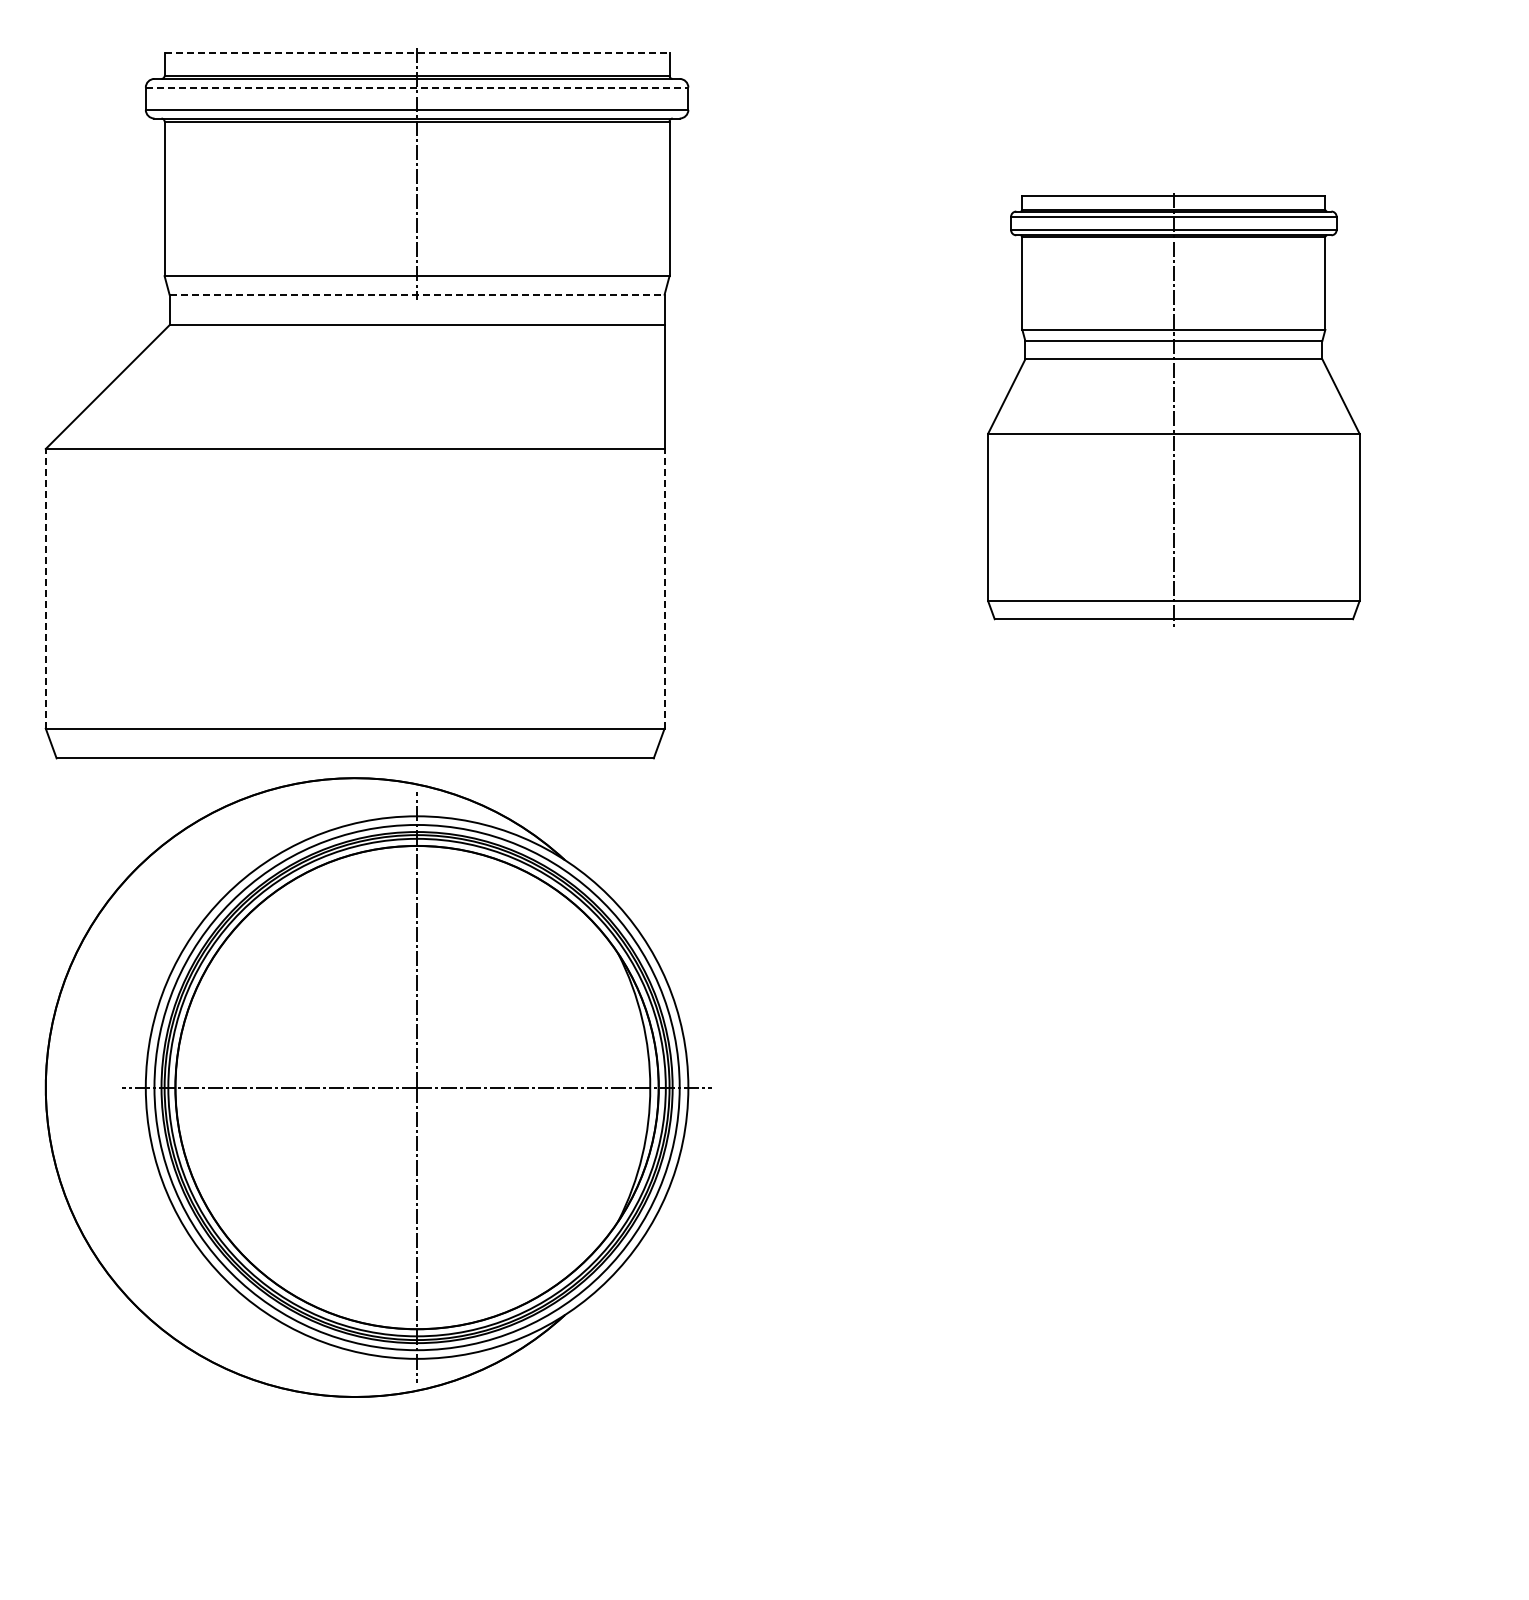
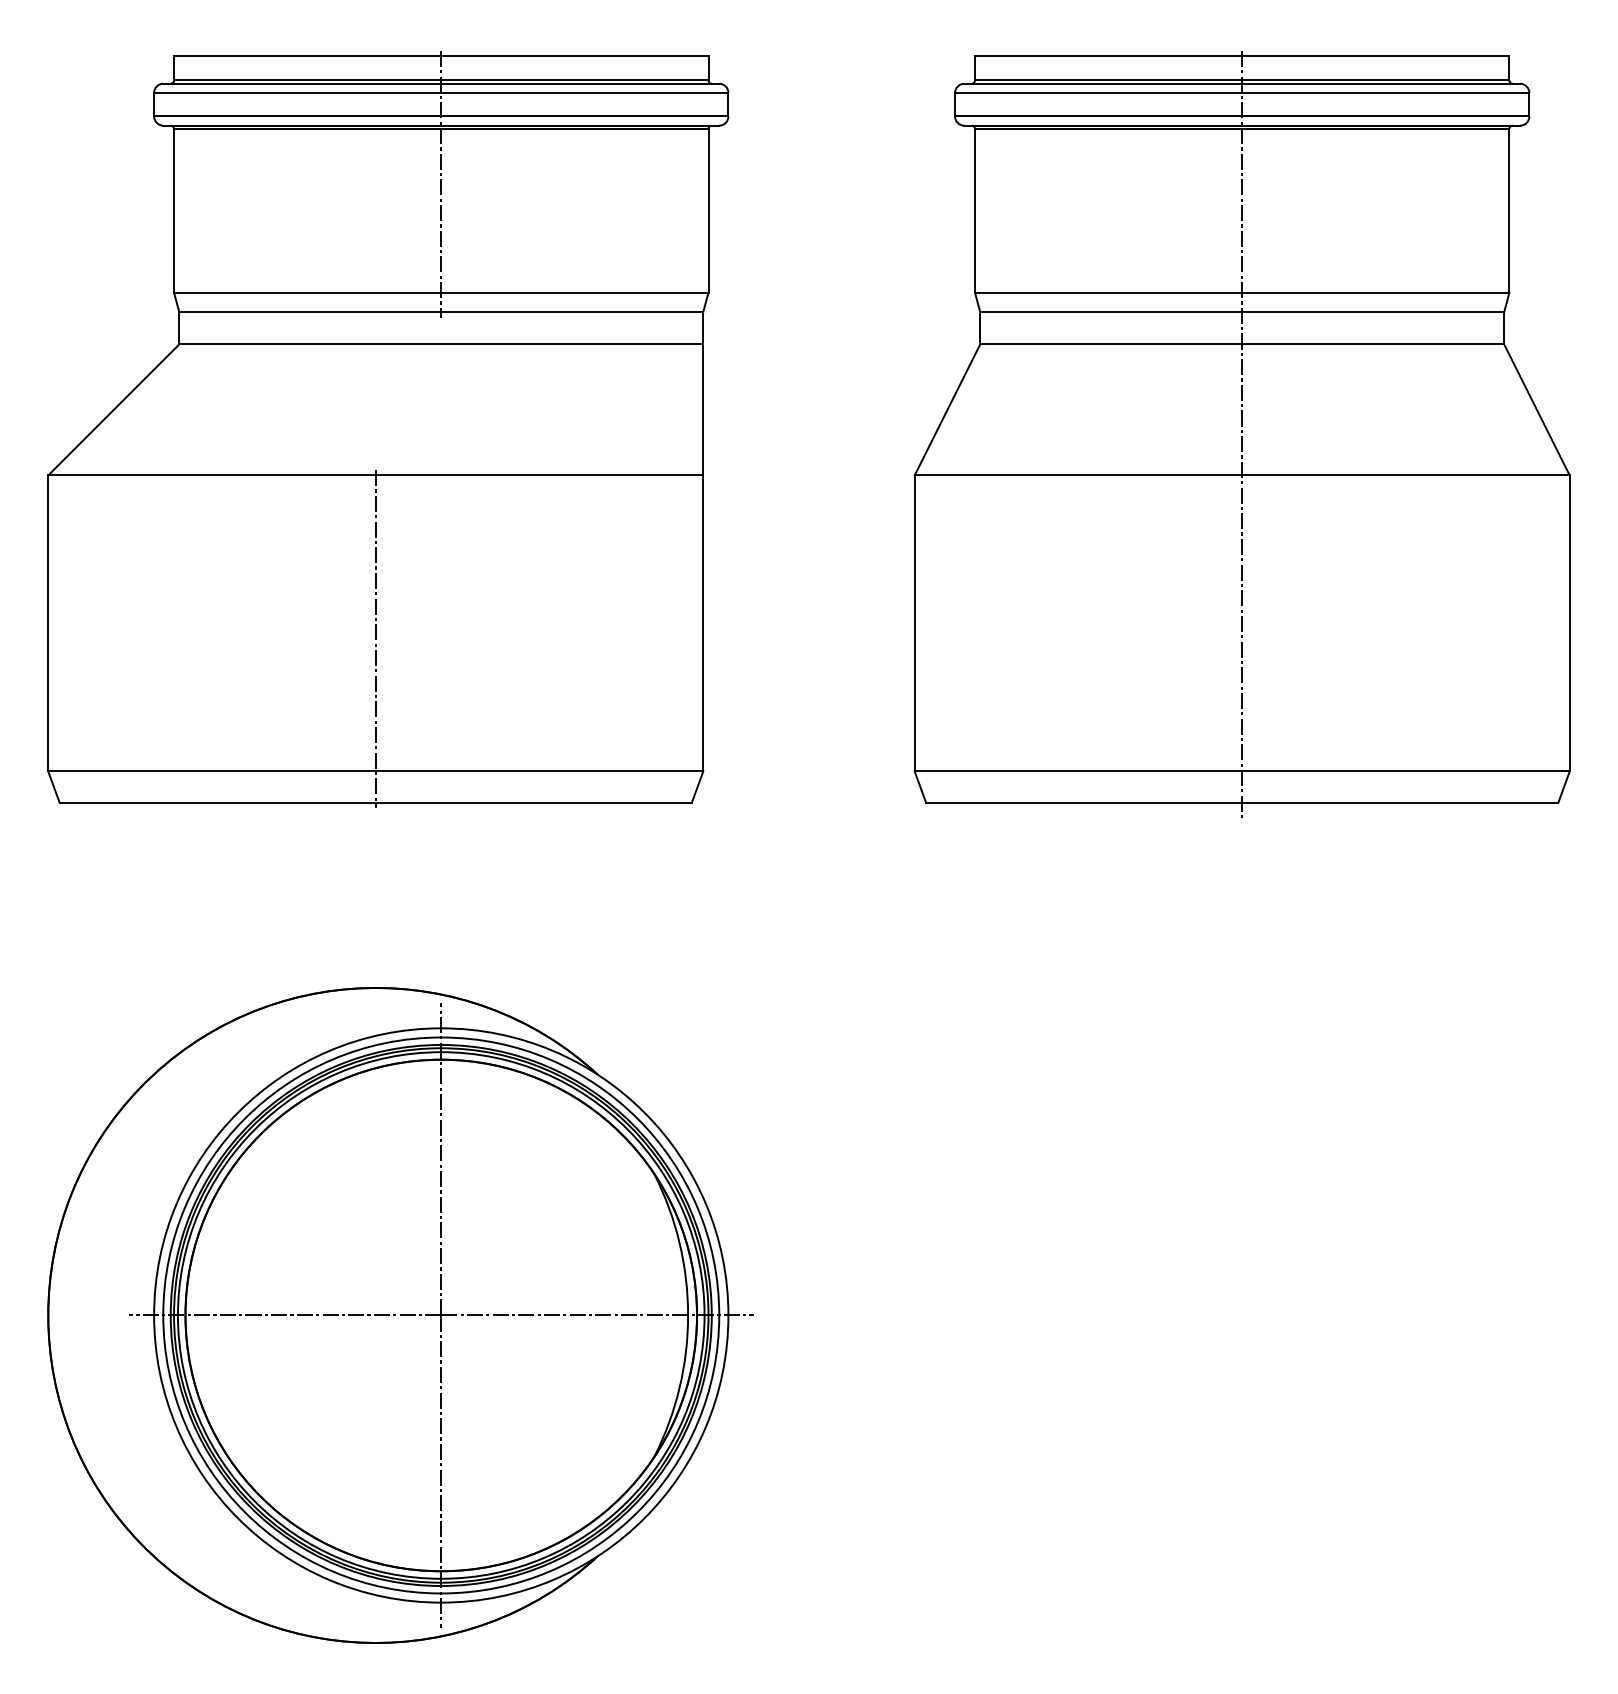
line: (417, 52) -> (441, 55), dashed -> solid
line: (417, 87) -> (441, 92), dashed -> solid
line: (417, 294) -> (441, 311), dashed -> solid
part: (1173, 410) -> (1241, 434), size x1.67
line: (45, 588) -> (47, 623), dashed -> solid
line: (664, 588) -> (703, 623), dashed -> solid
line: (355, 603) -> (376, 639), added
part: (377, 1087) -> (399, 1315), moved

